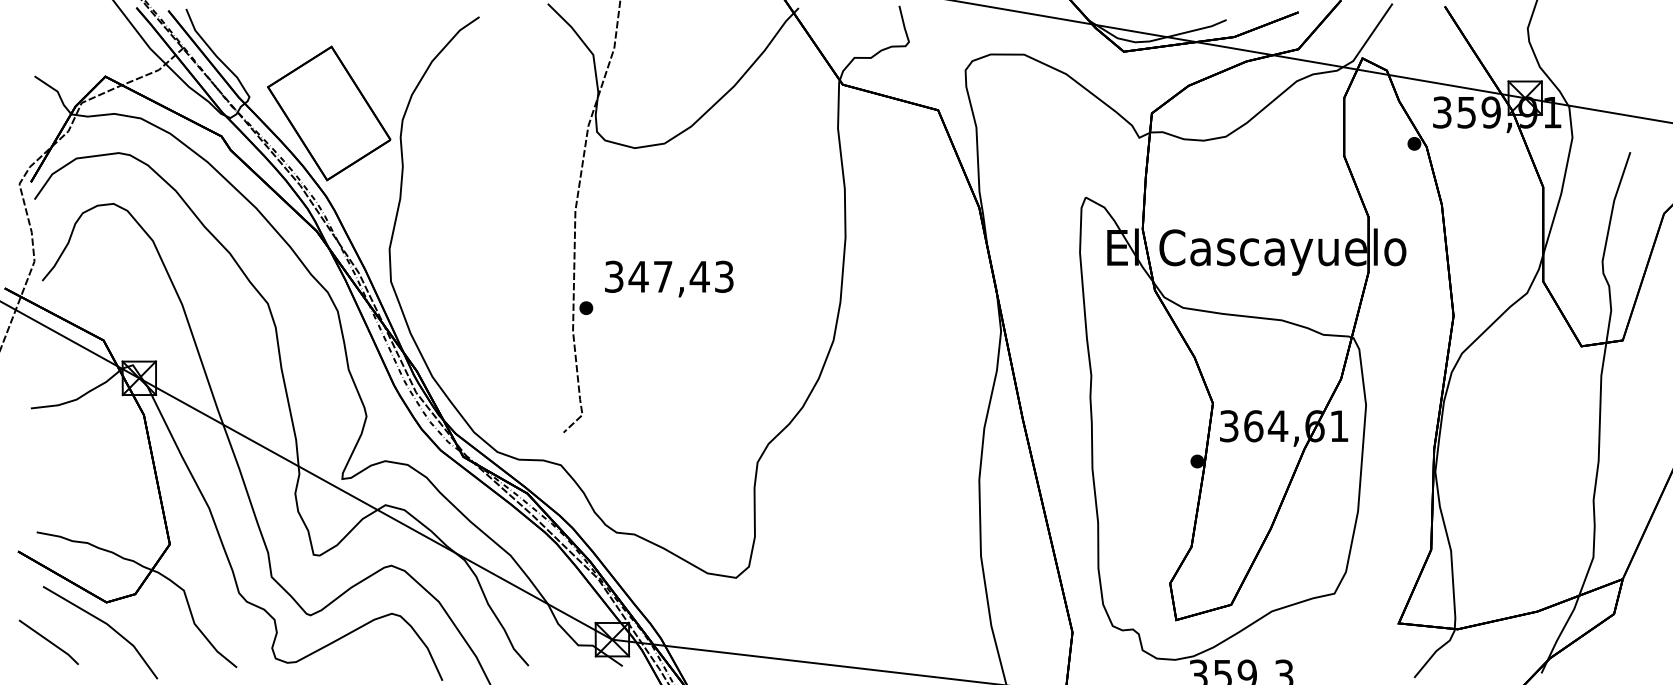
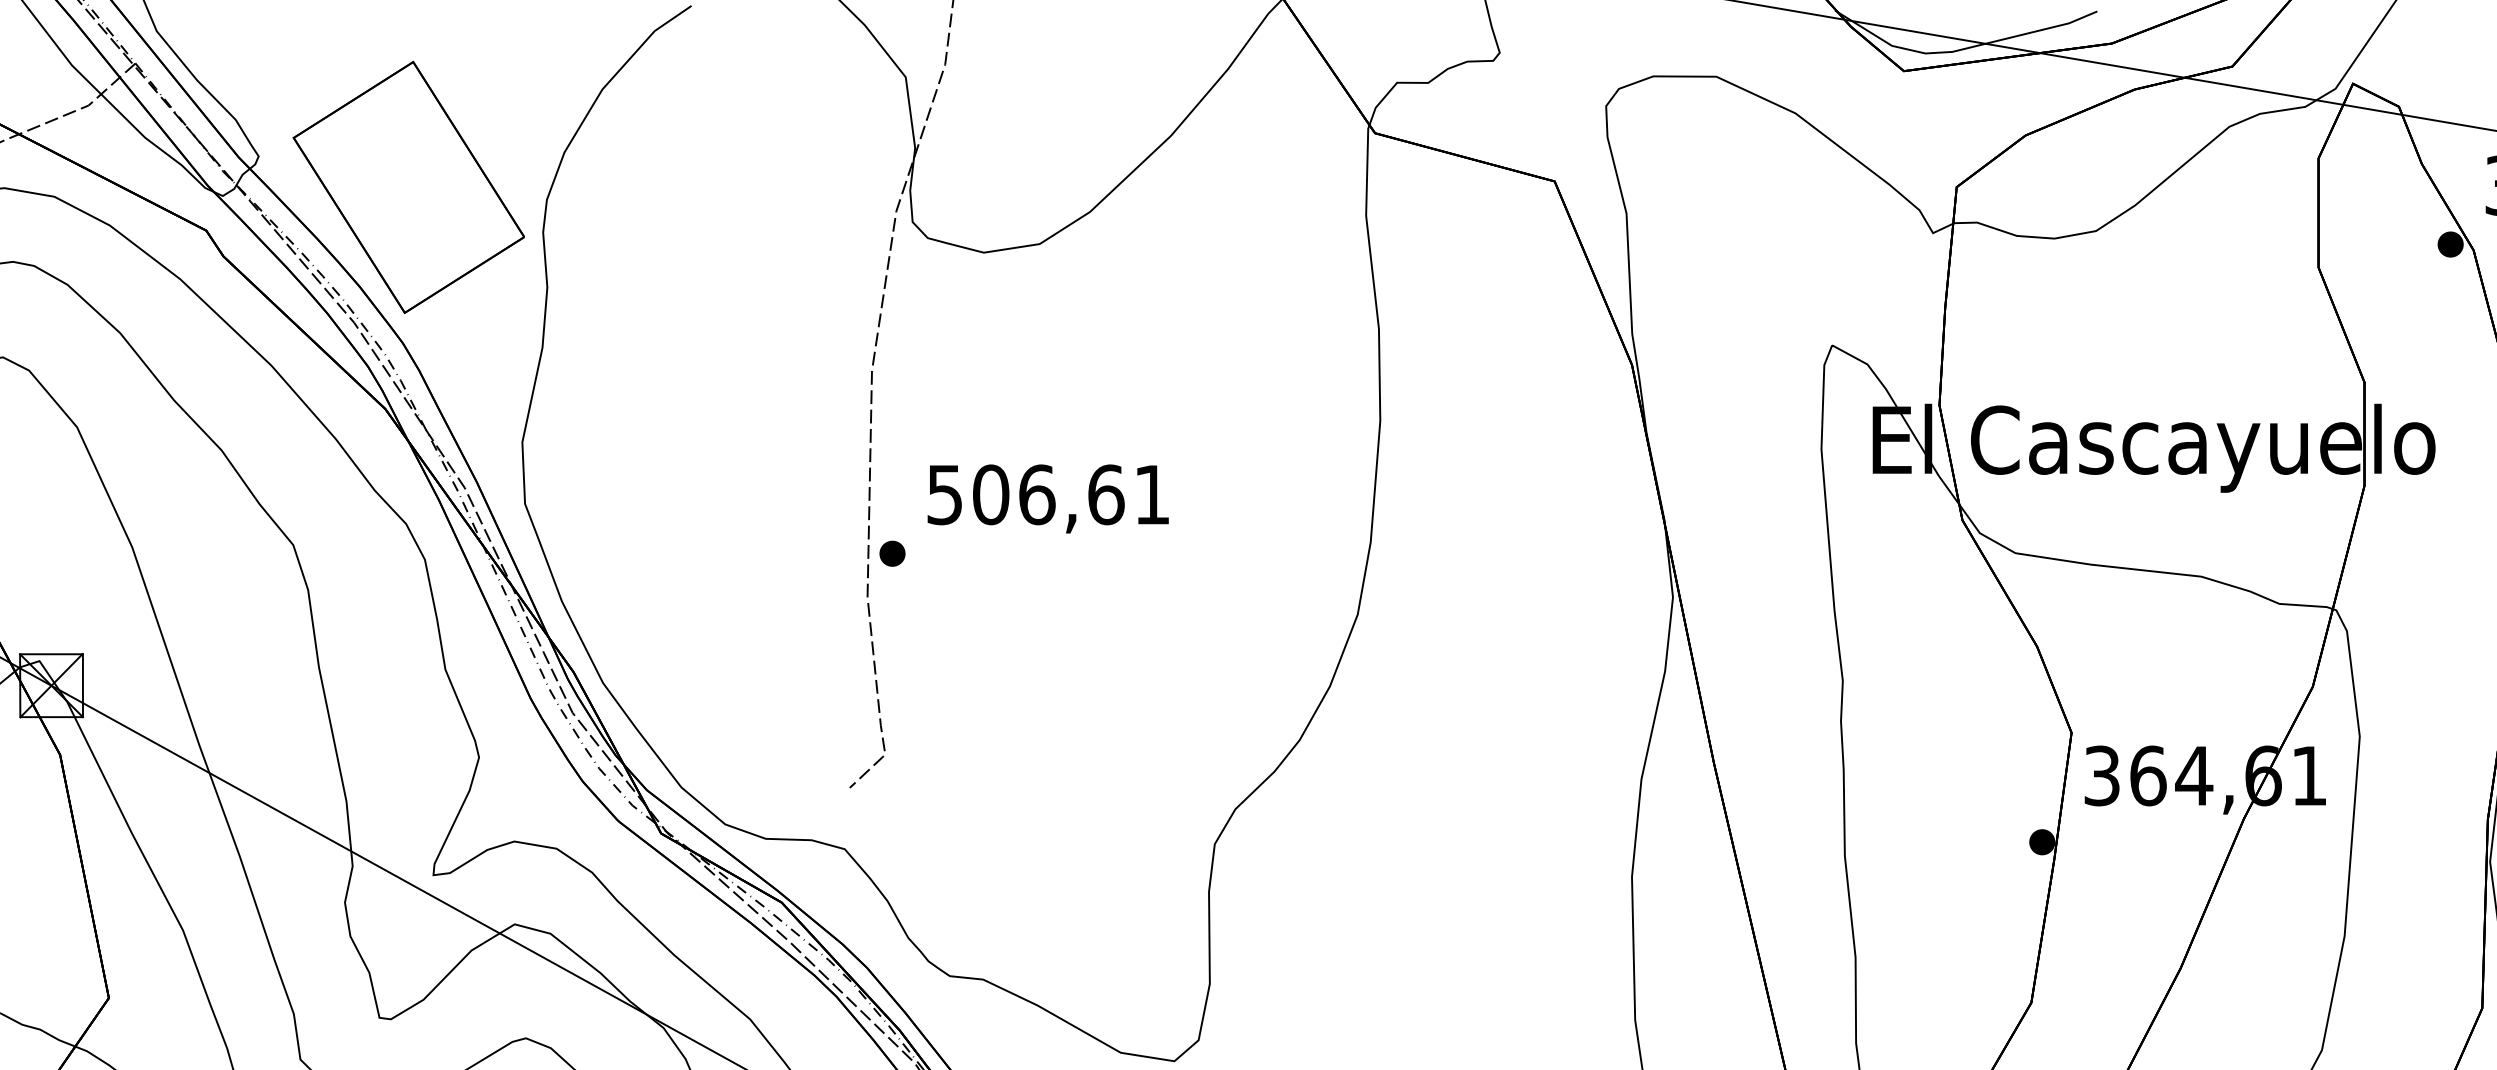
text: (669, 276) -> (1049, 494), 347,43 -> 506,61

